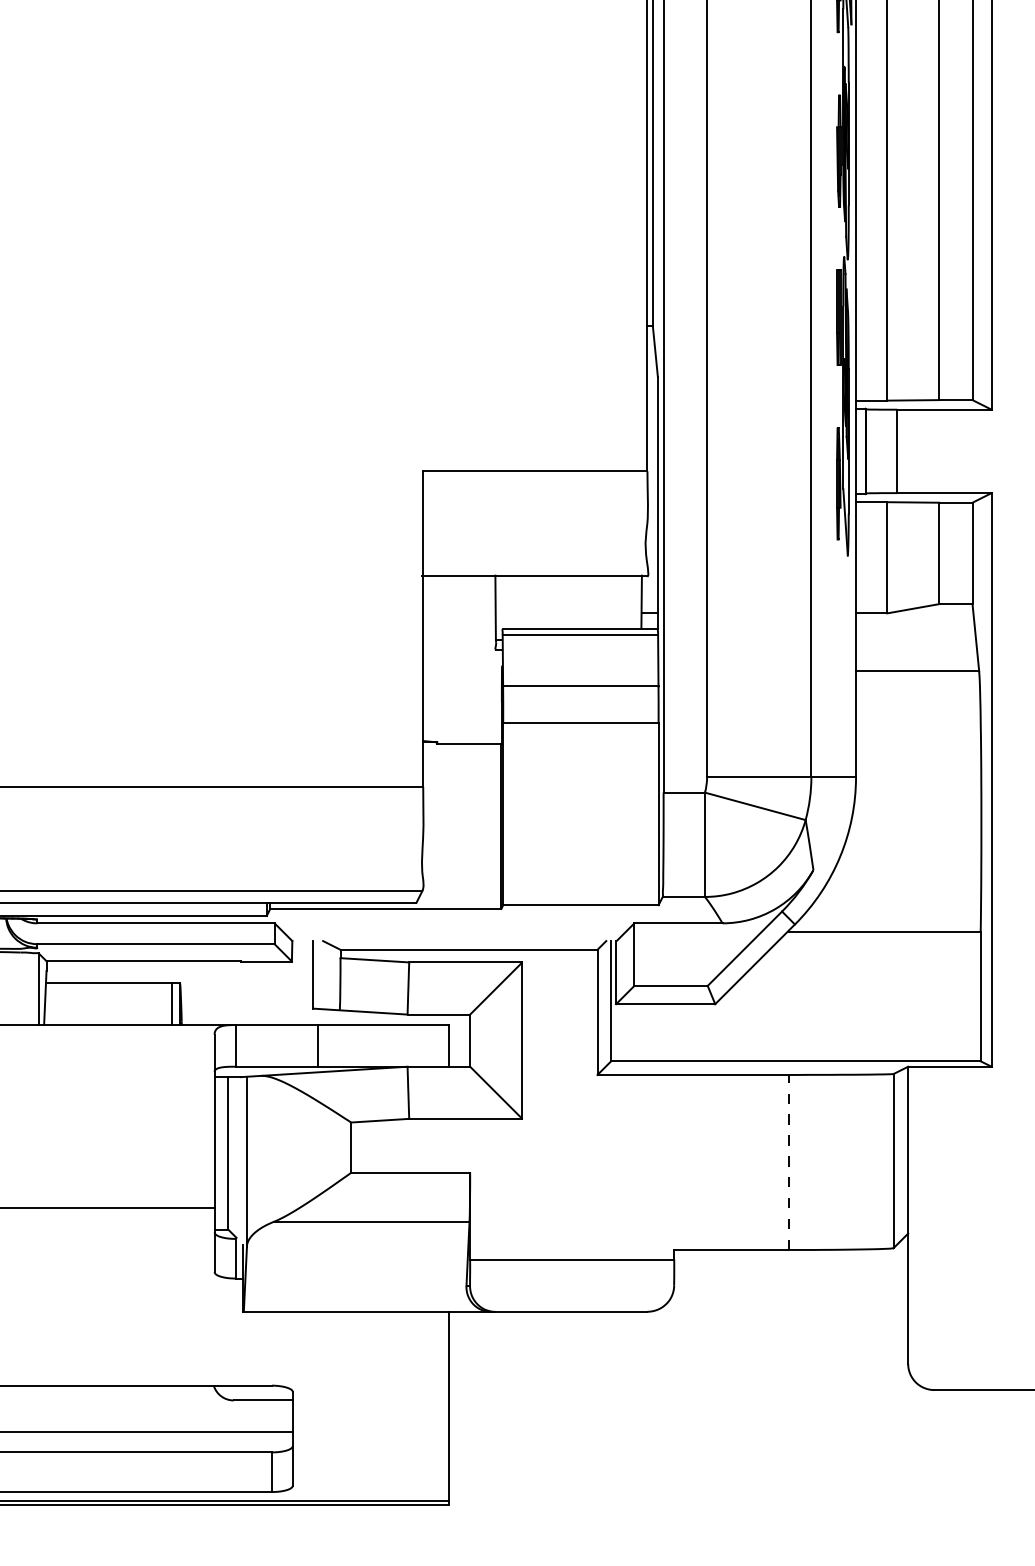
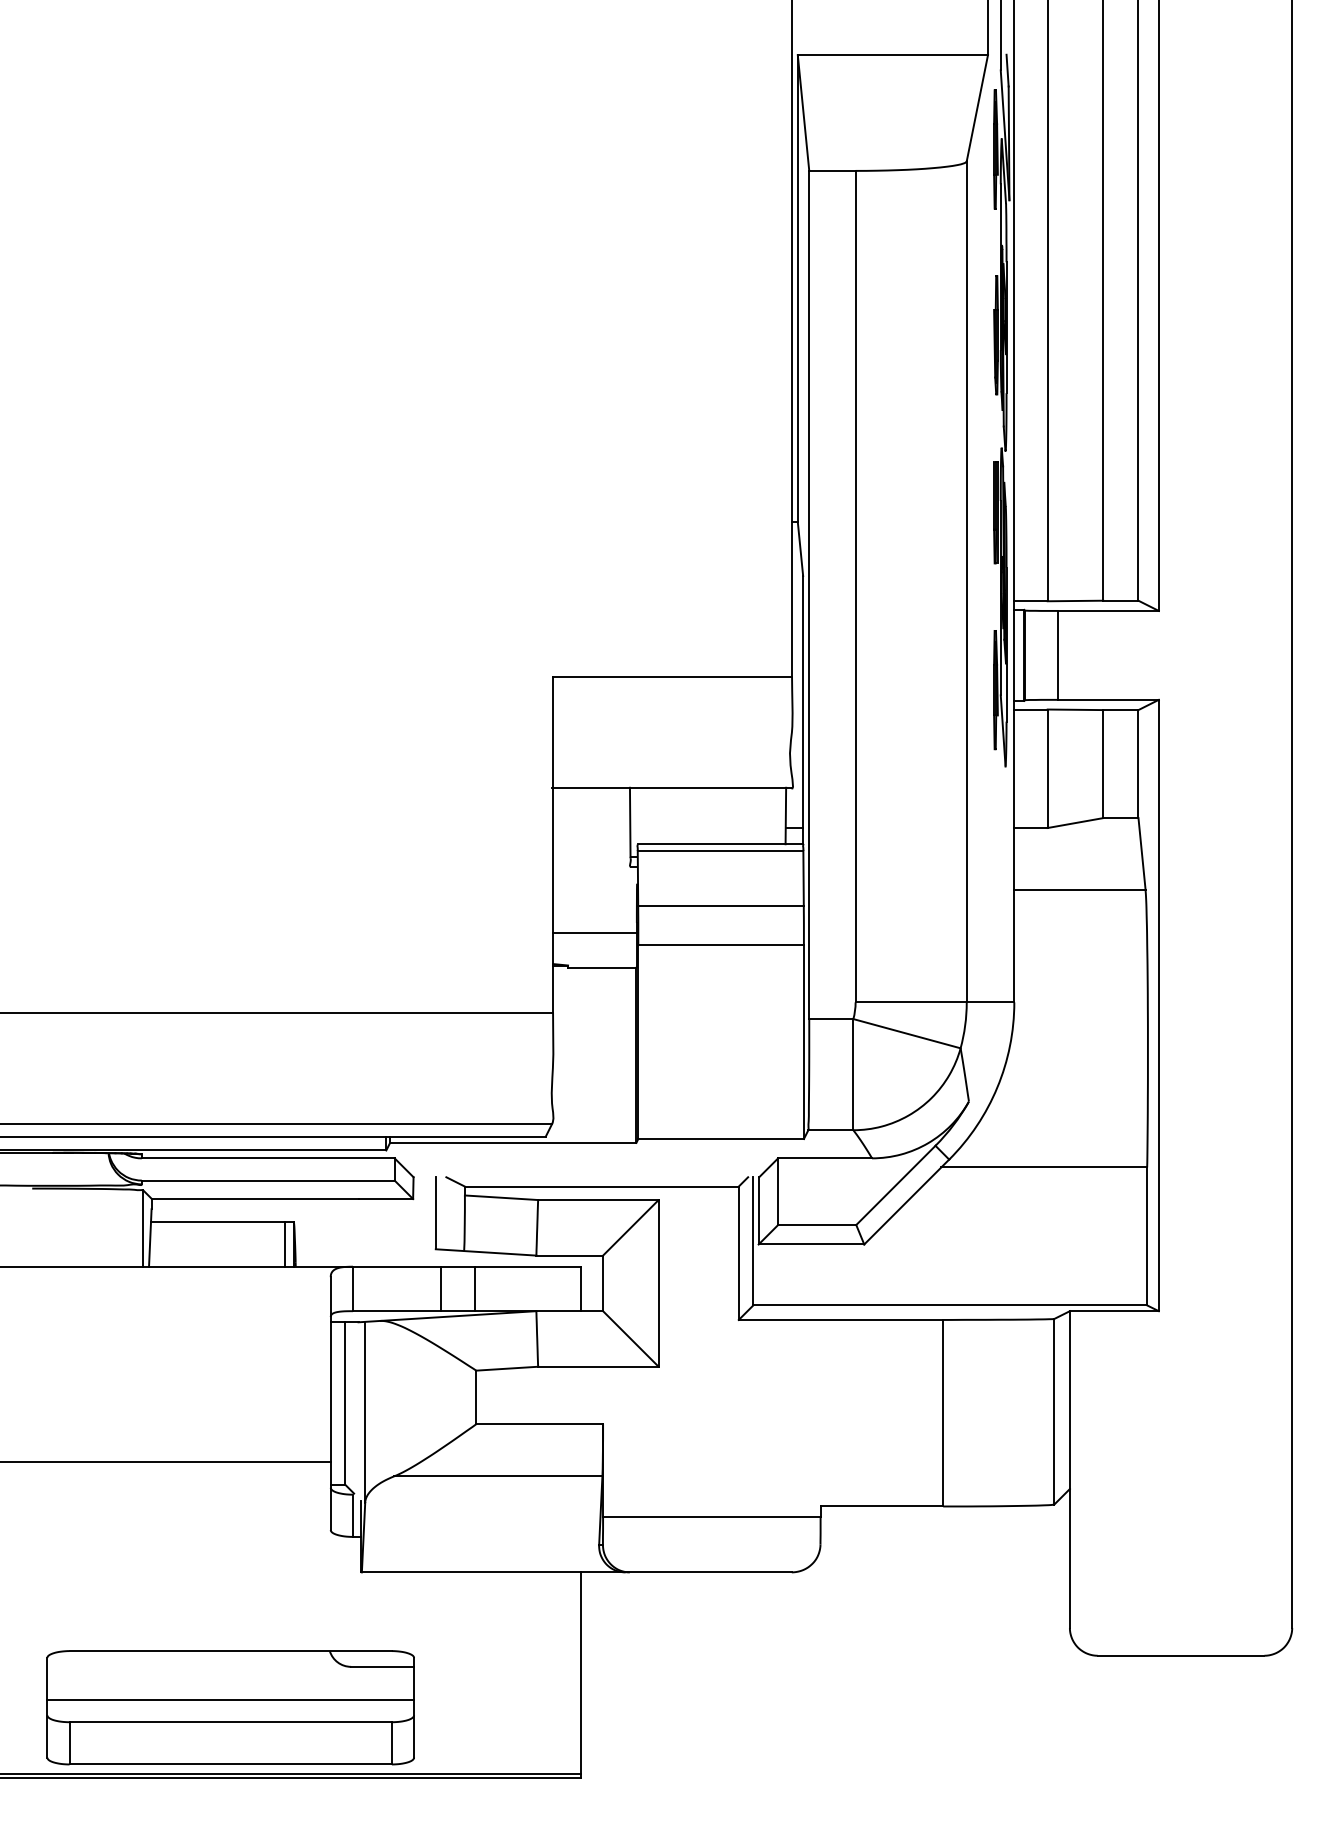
line: (462, 712) -> (594, 933), added
line: (349, 1045) -> (474, 1288), added
line: (789, 1161) -> (943, 1412), dashed -> solid

